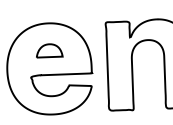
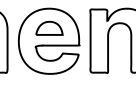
part: (49, 49) -> (49, 27), size x1.43

